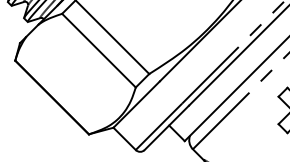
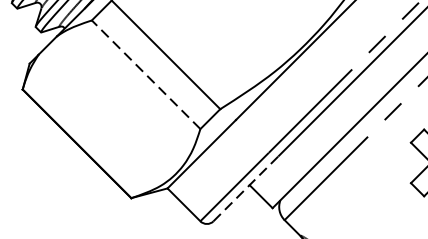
line: (98, 50) -> (145, 74), solid -> dashed
line: (167, 127) -> (247, 188), solid -> dashed

